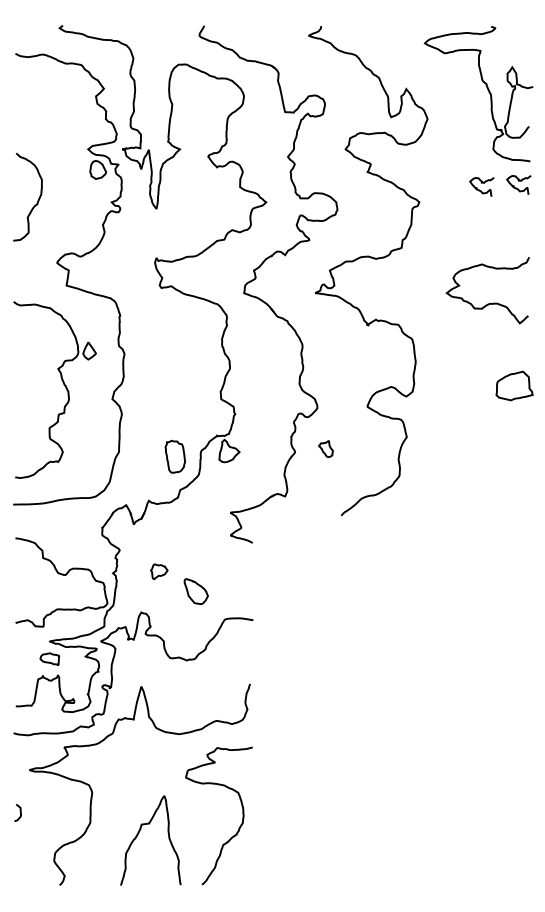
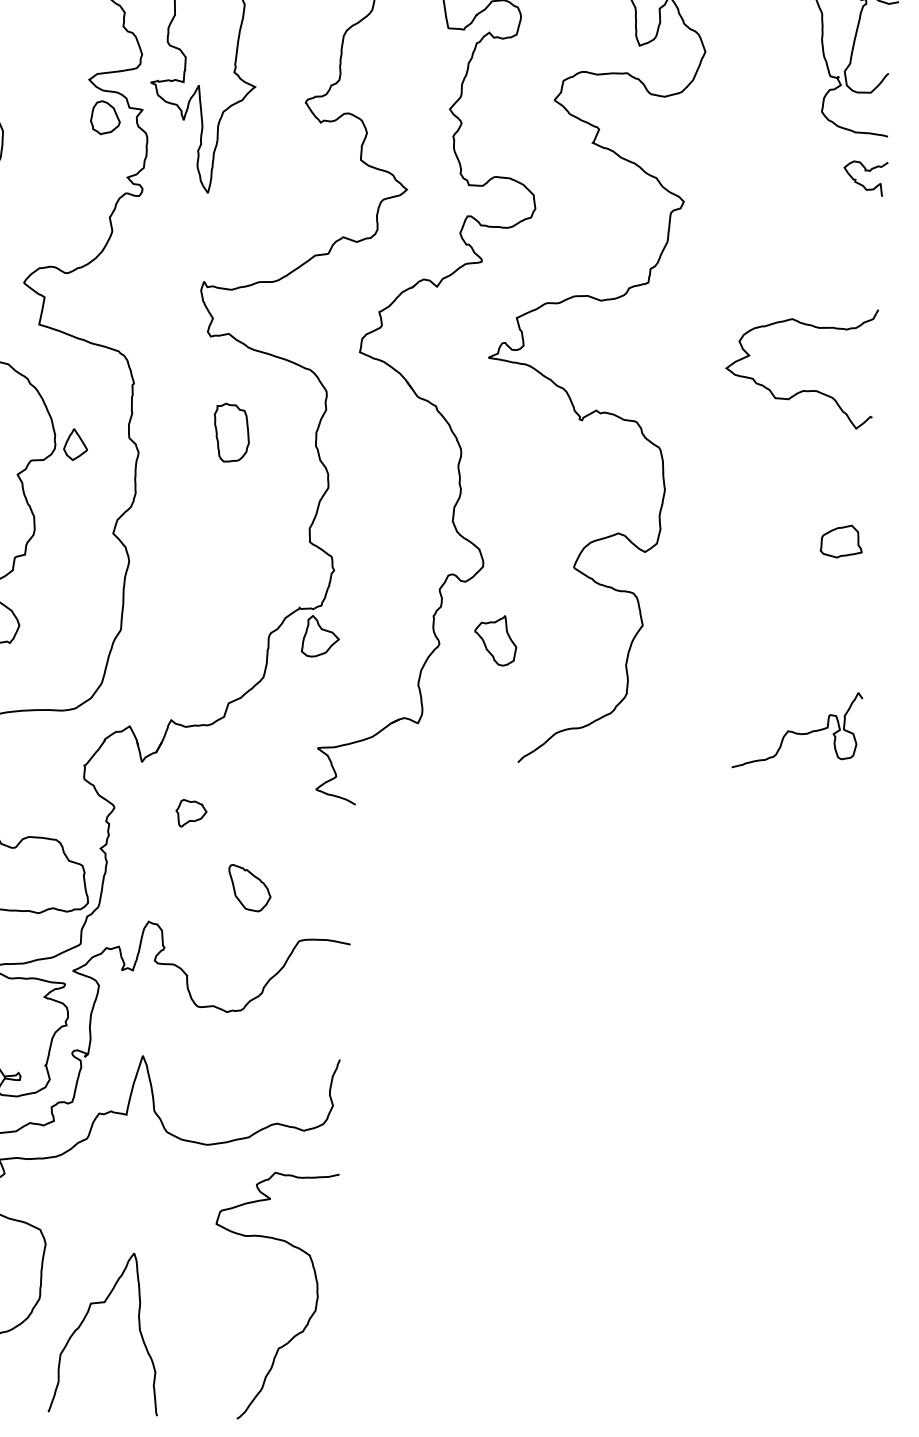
curve: (481, 183) -> (797, 172), removed
part: (514, 385) -> (841, 540), size x0.62
part: (325, 448) -> (494, 639), size x1.67
part: (174, 456) -> (230, 432), moved
curve: (493, 491) -> (795, 730), added
part: (159, 571) -> (191, 813), moved
curve: (138, 835) -> (84, 1323), moved

